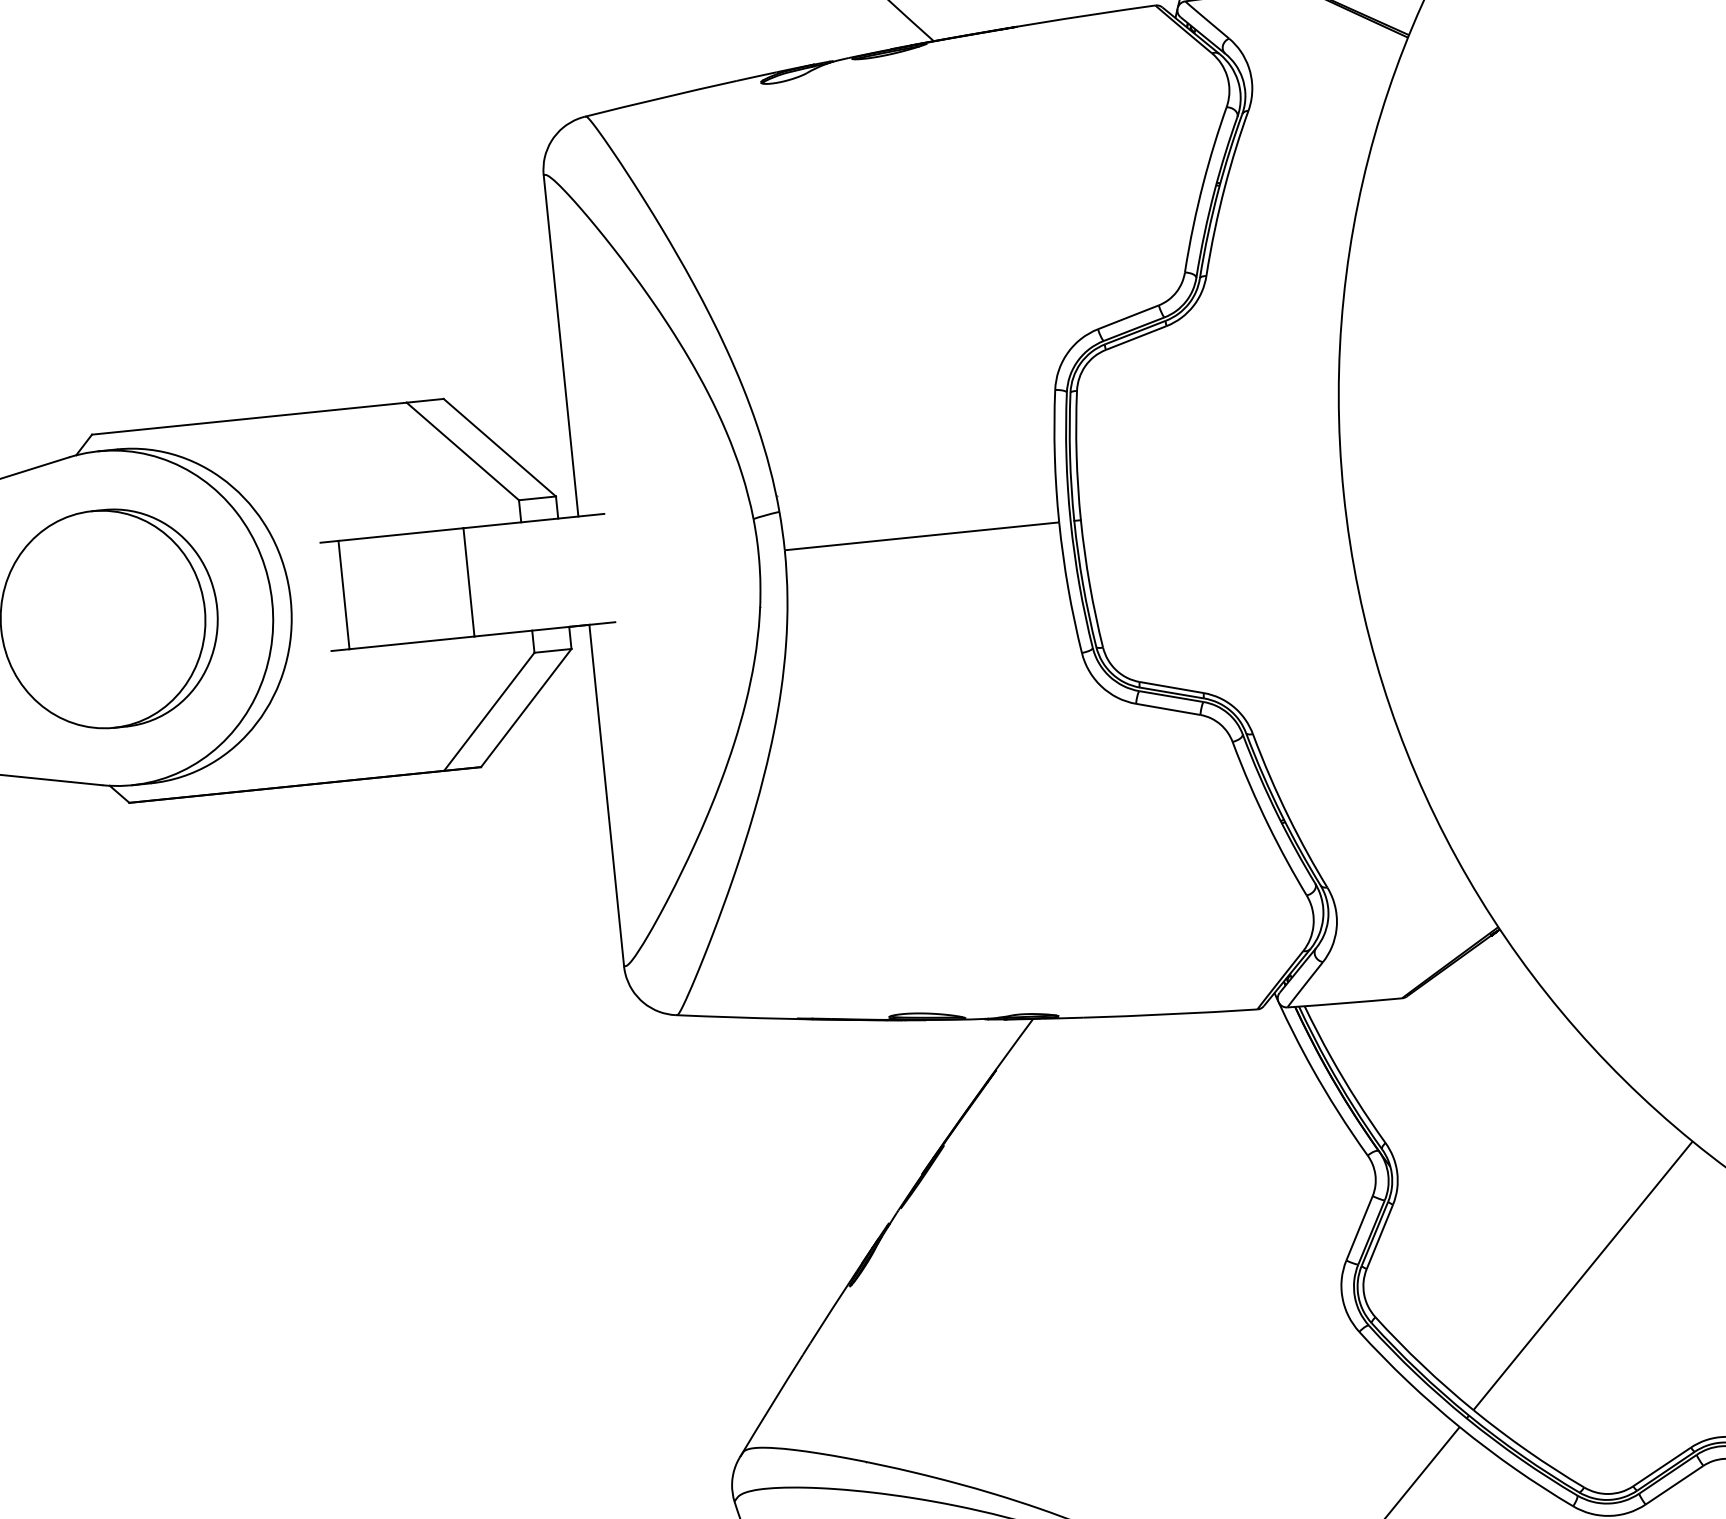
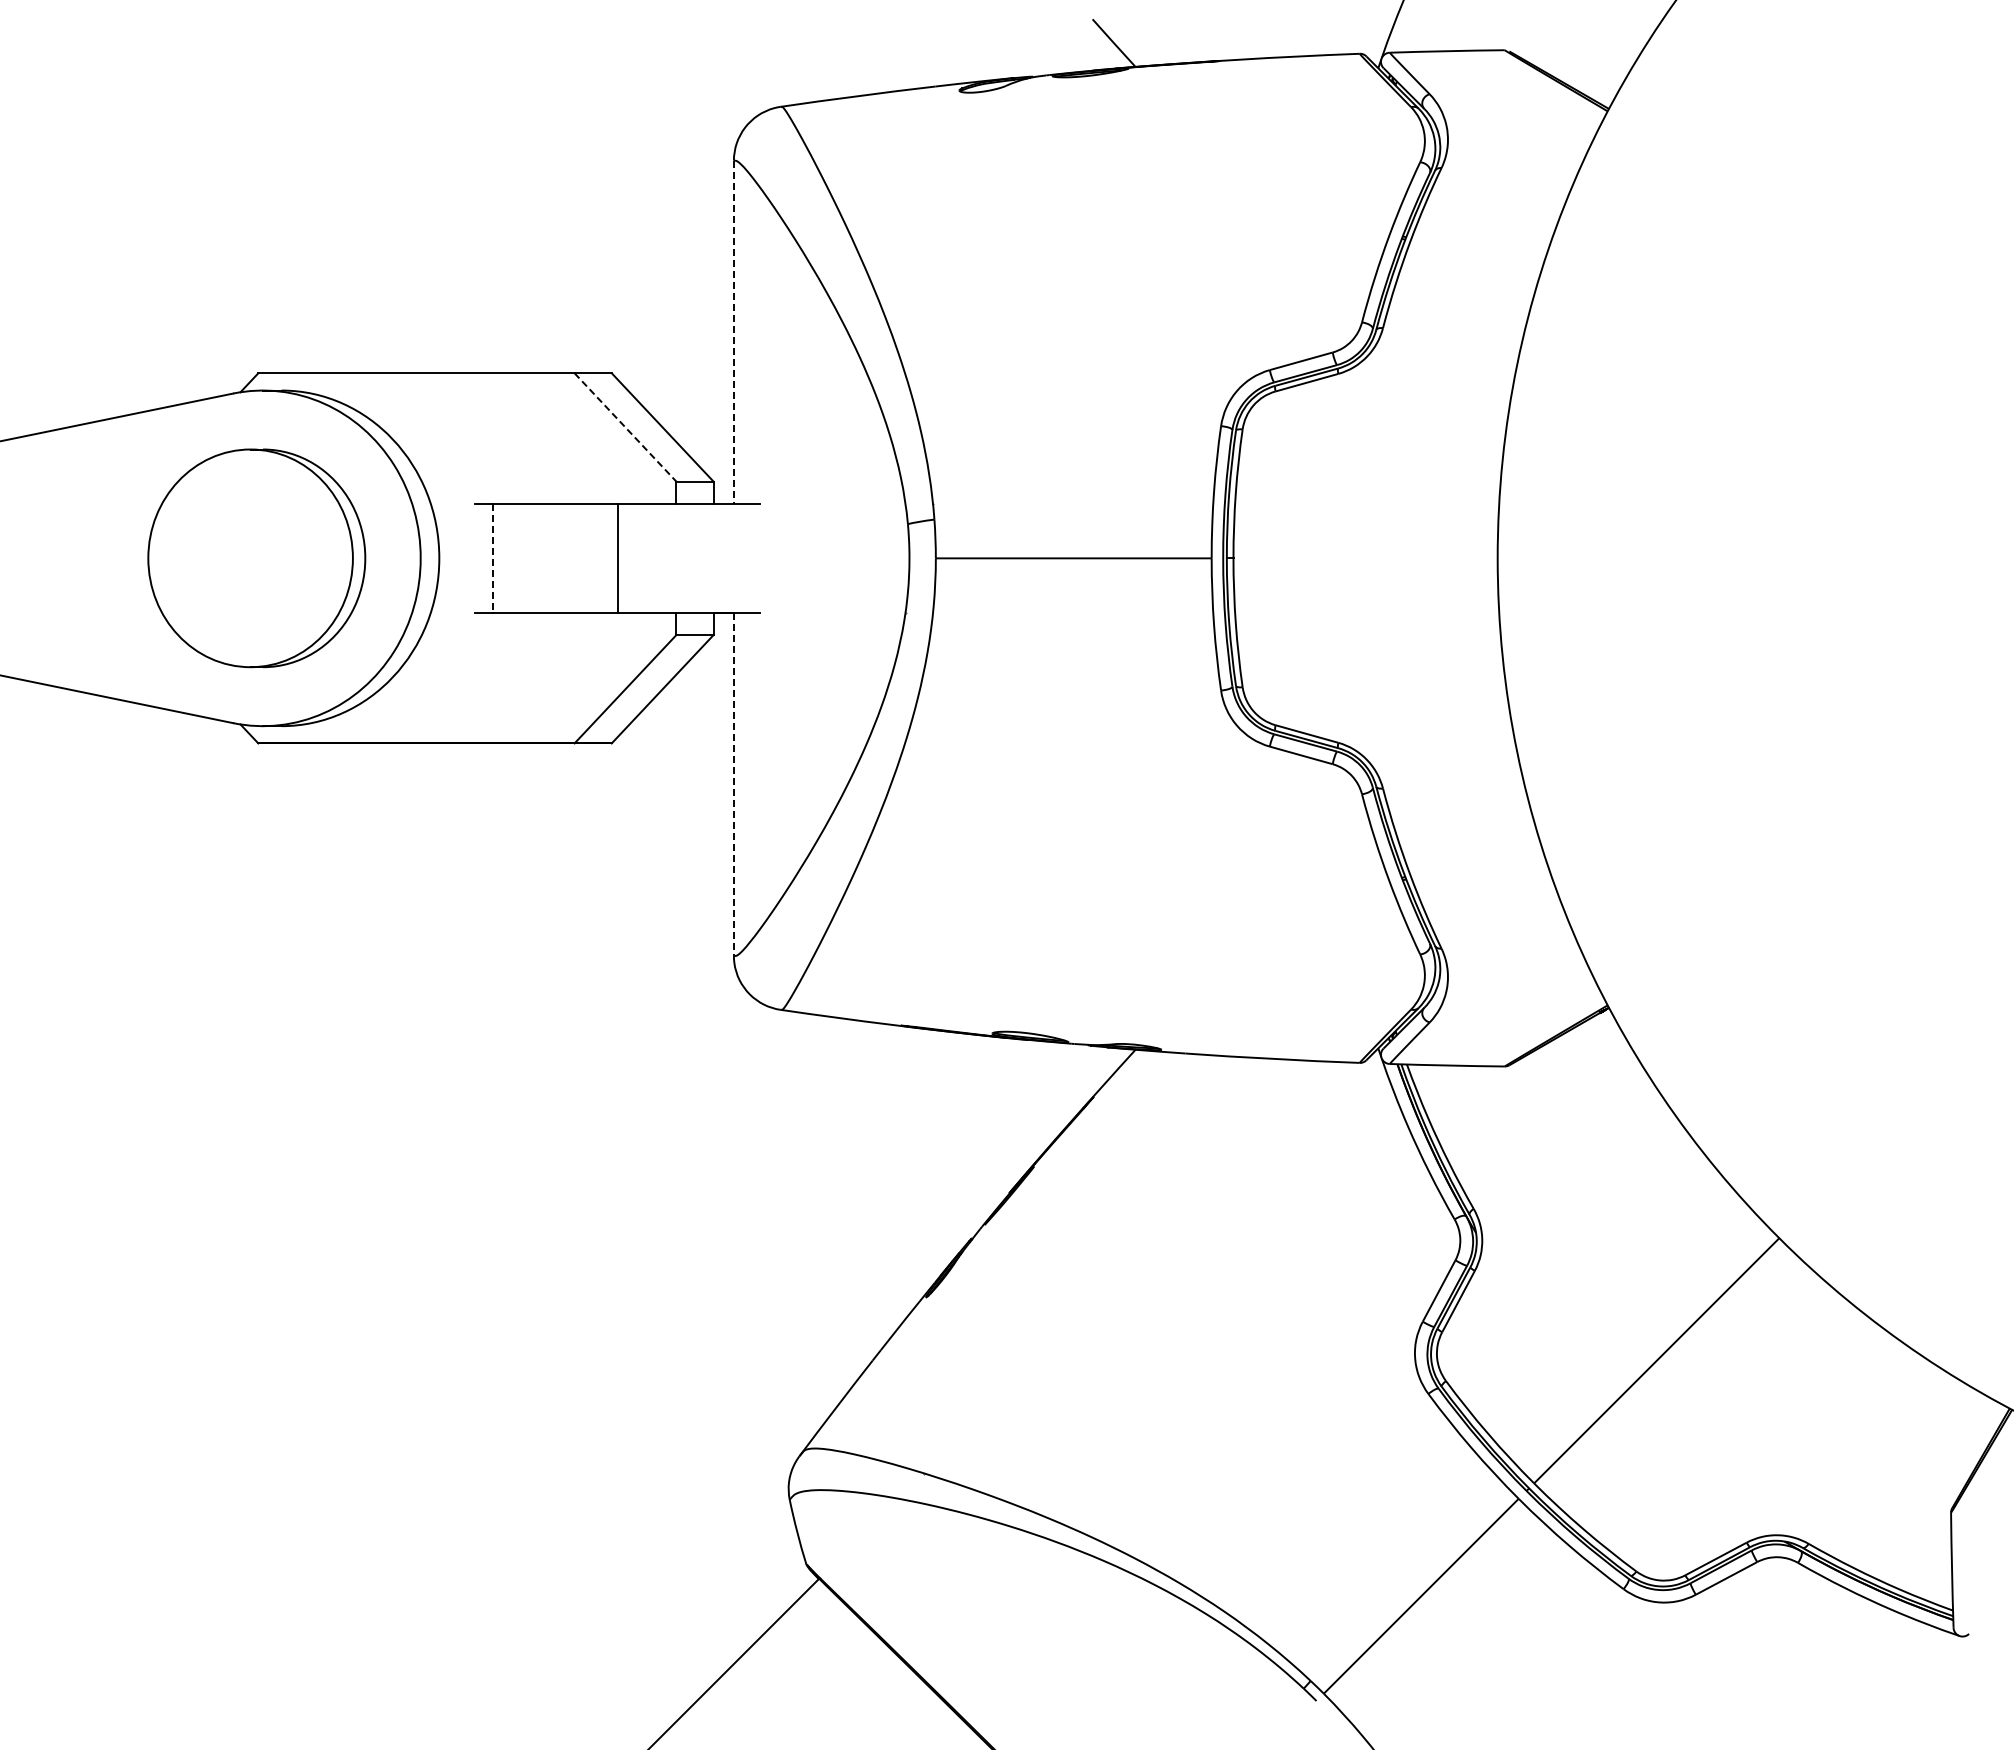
line: (560, 346) -> (733, 332), solid -> dashed
line: (462, 451) -> (625, 427), solid -> dashed
line: (343, 595) -> (492, 558), solid -> dashed
line: (606, 795) -> (733, 784), solid -> dashed

